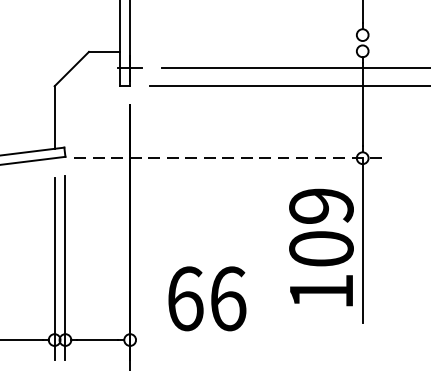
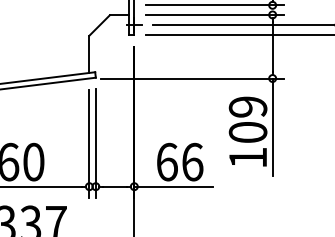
line: (266, 35) -> (215, 5), added
line: (266, 50) -> (215, 14), added
line: (227, 158) -> (192, 78), dashed -> solid
line: (196, 339) -> (173, 186), added

